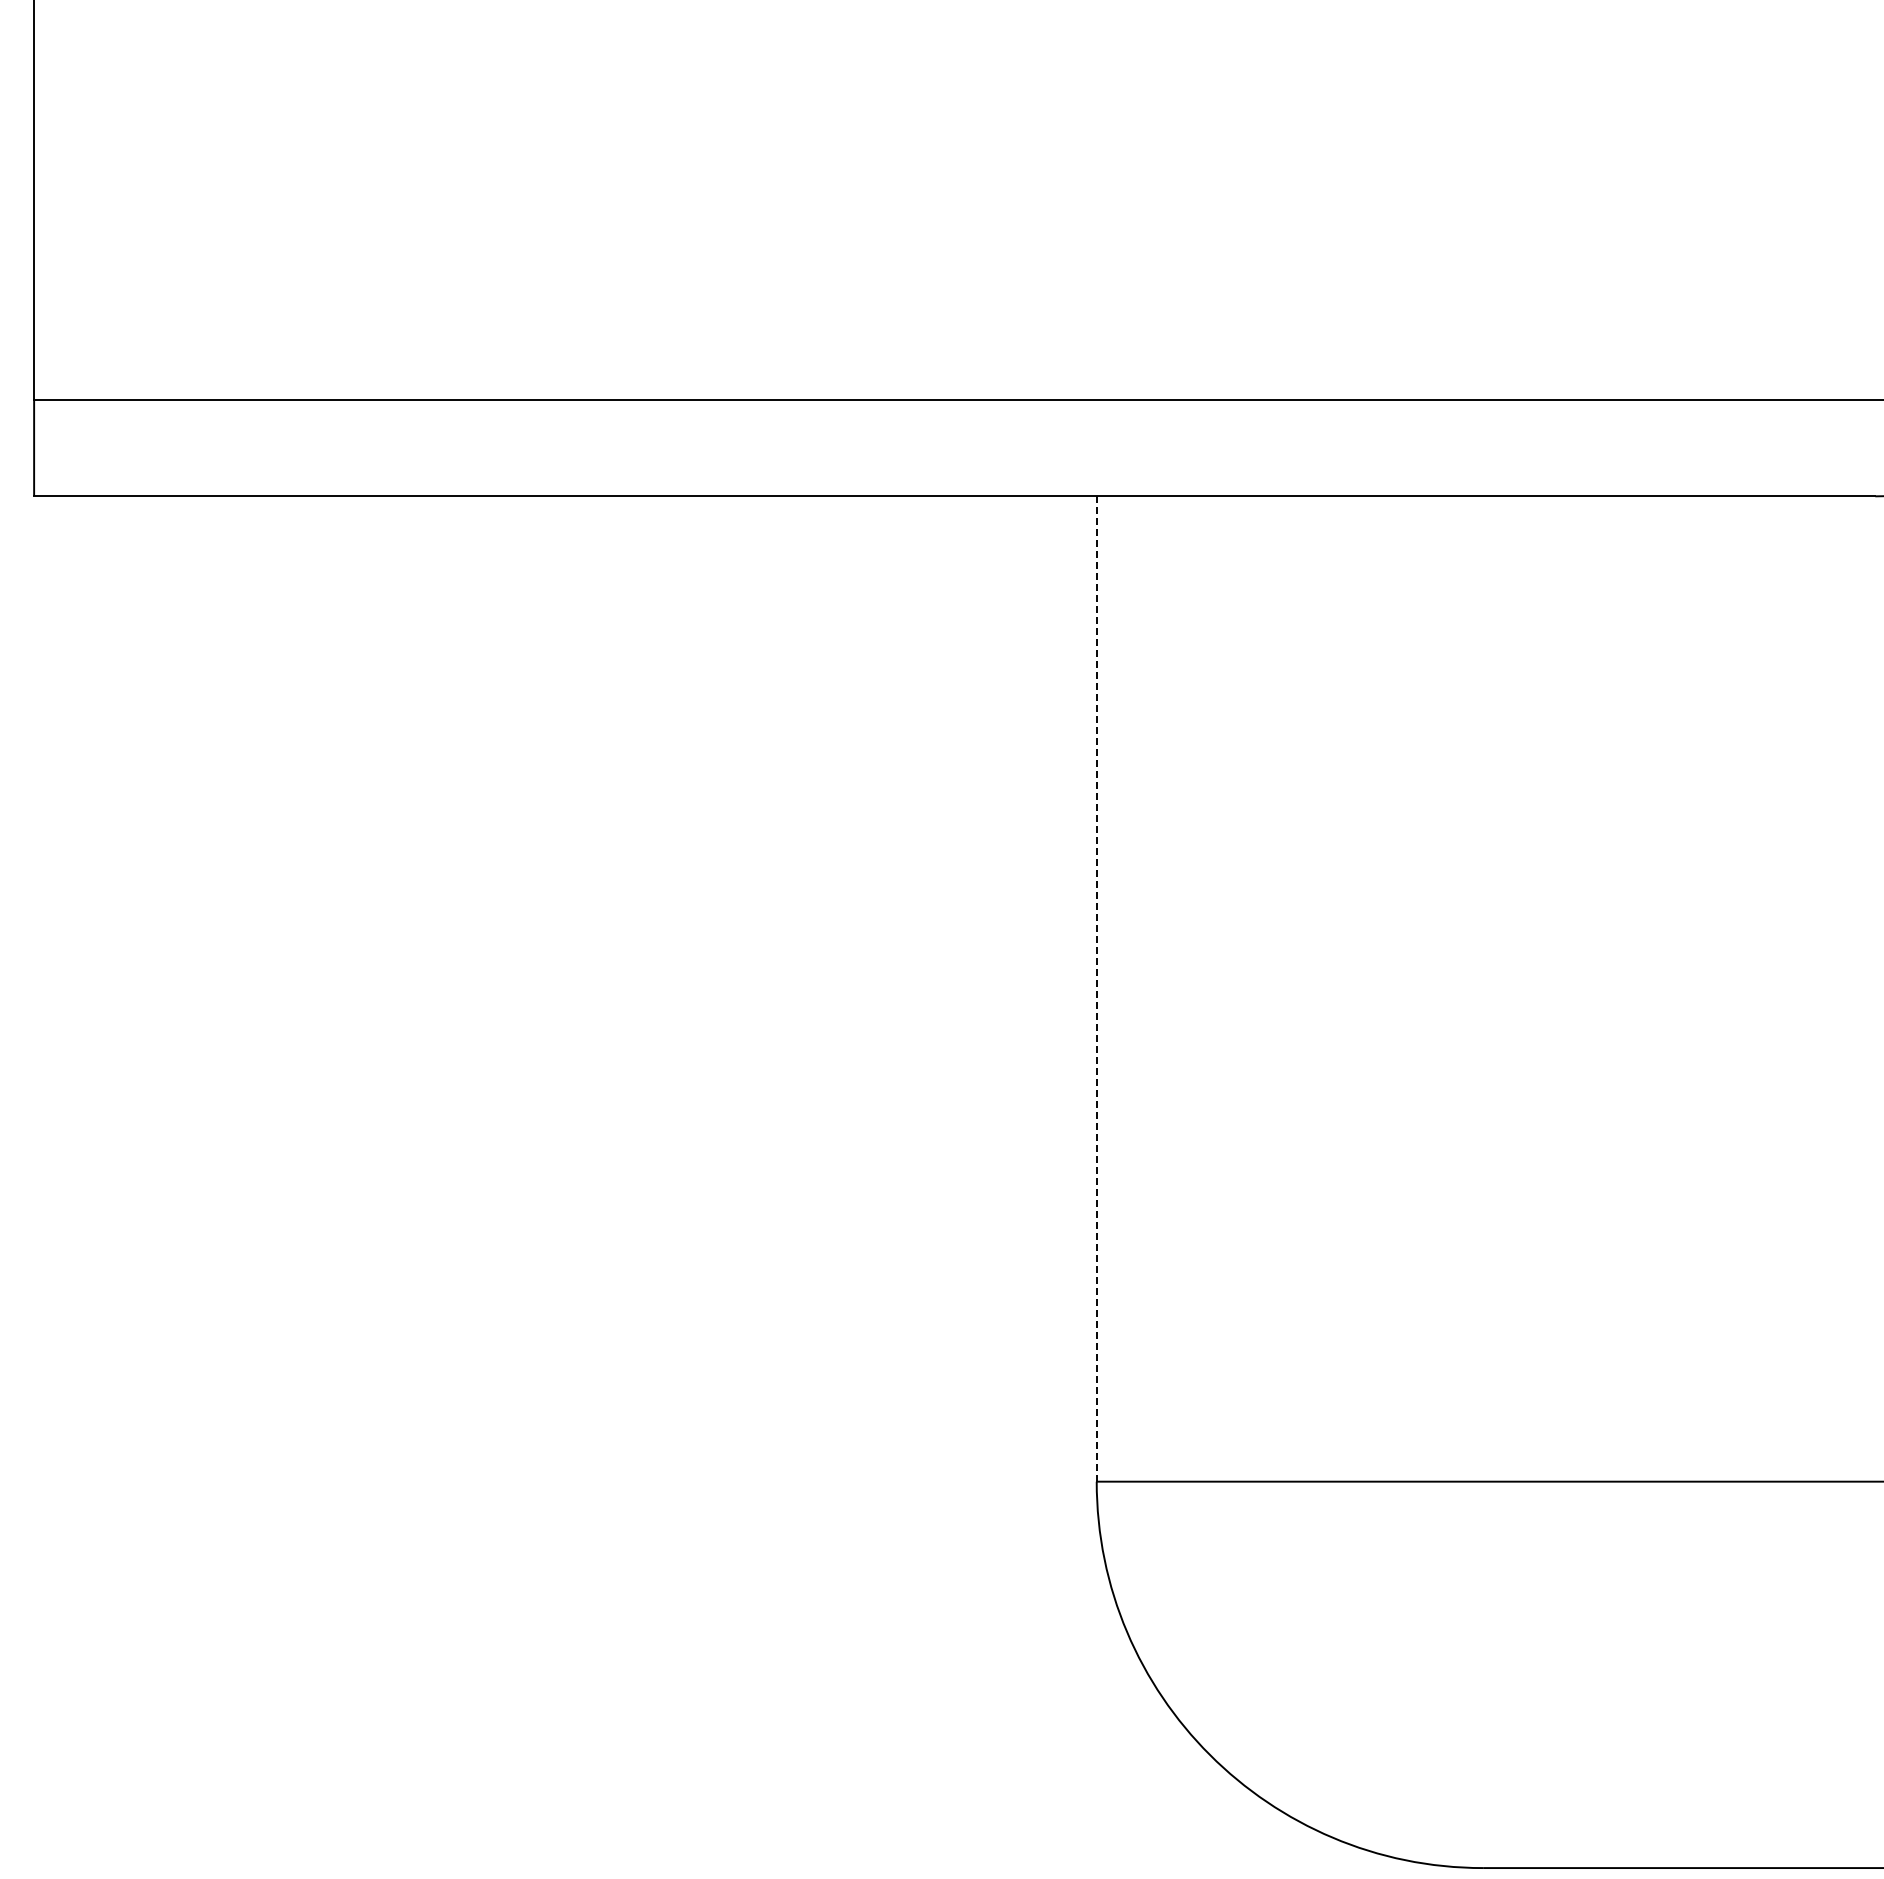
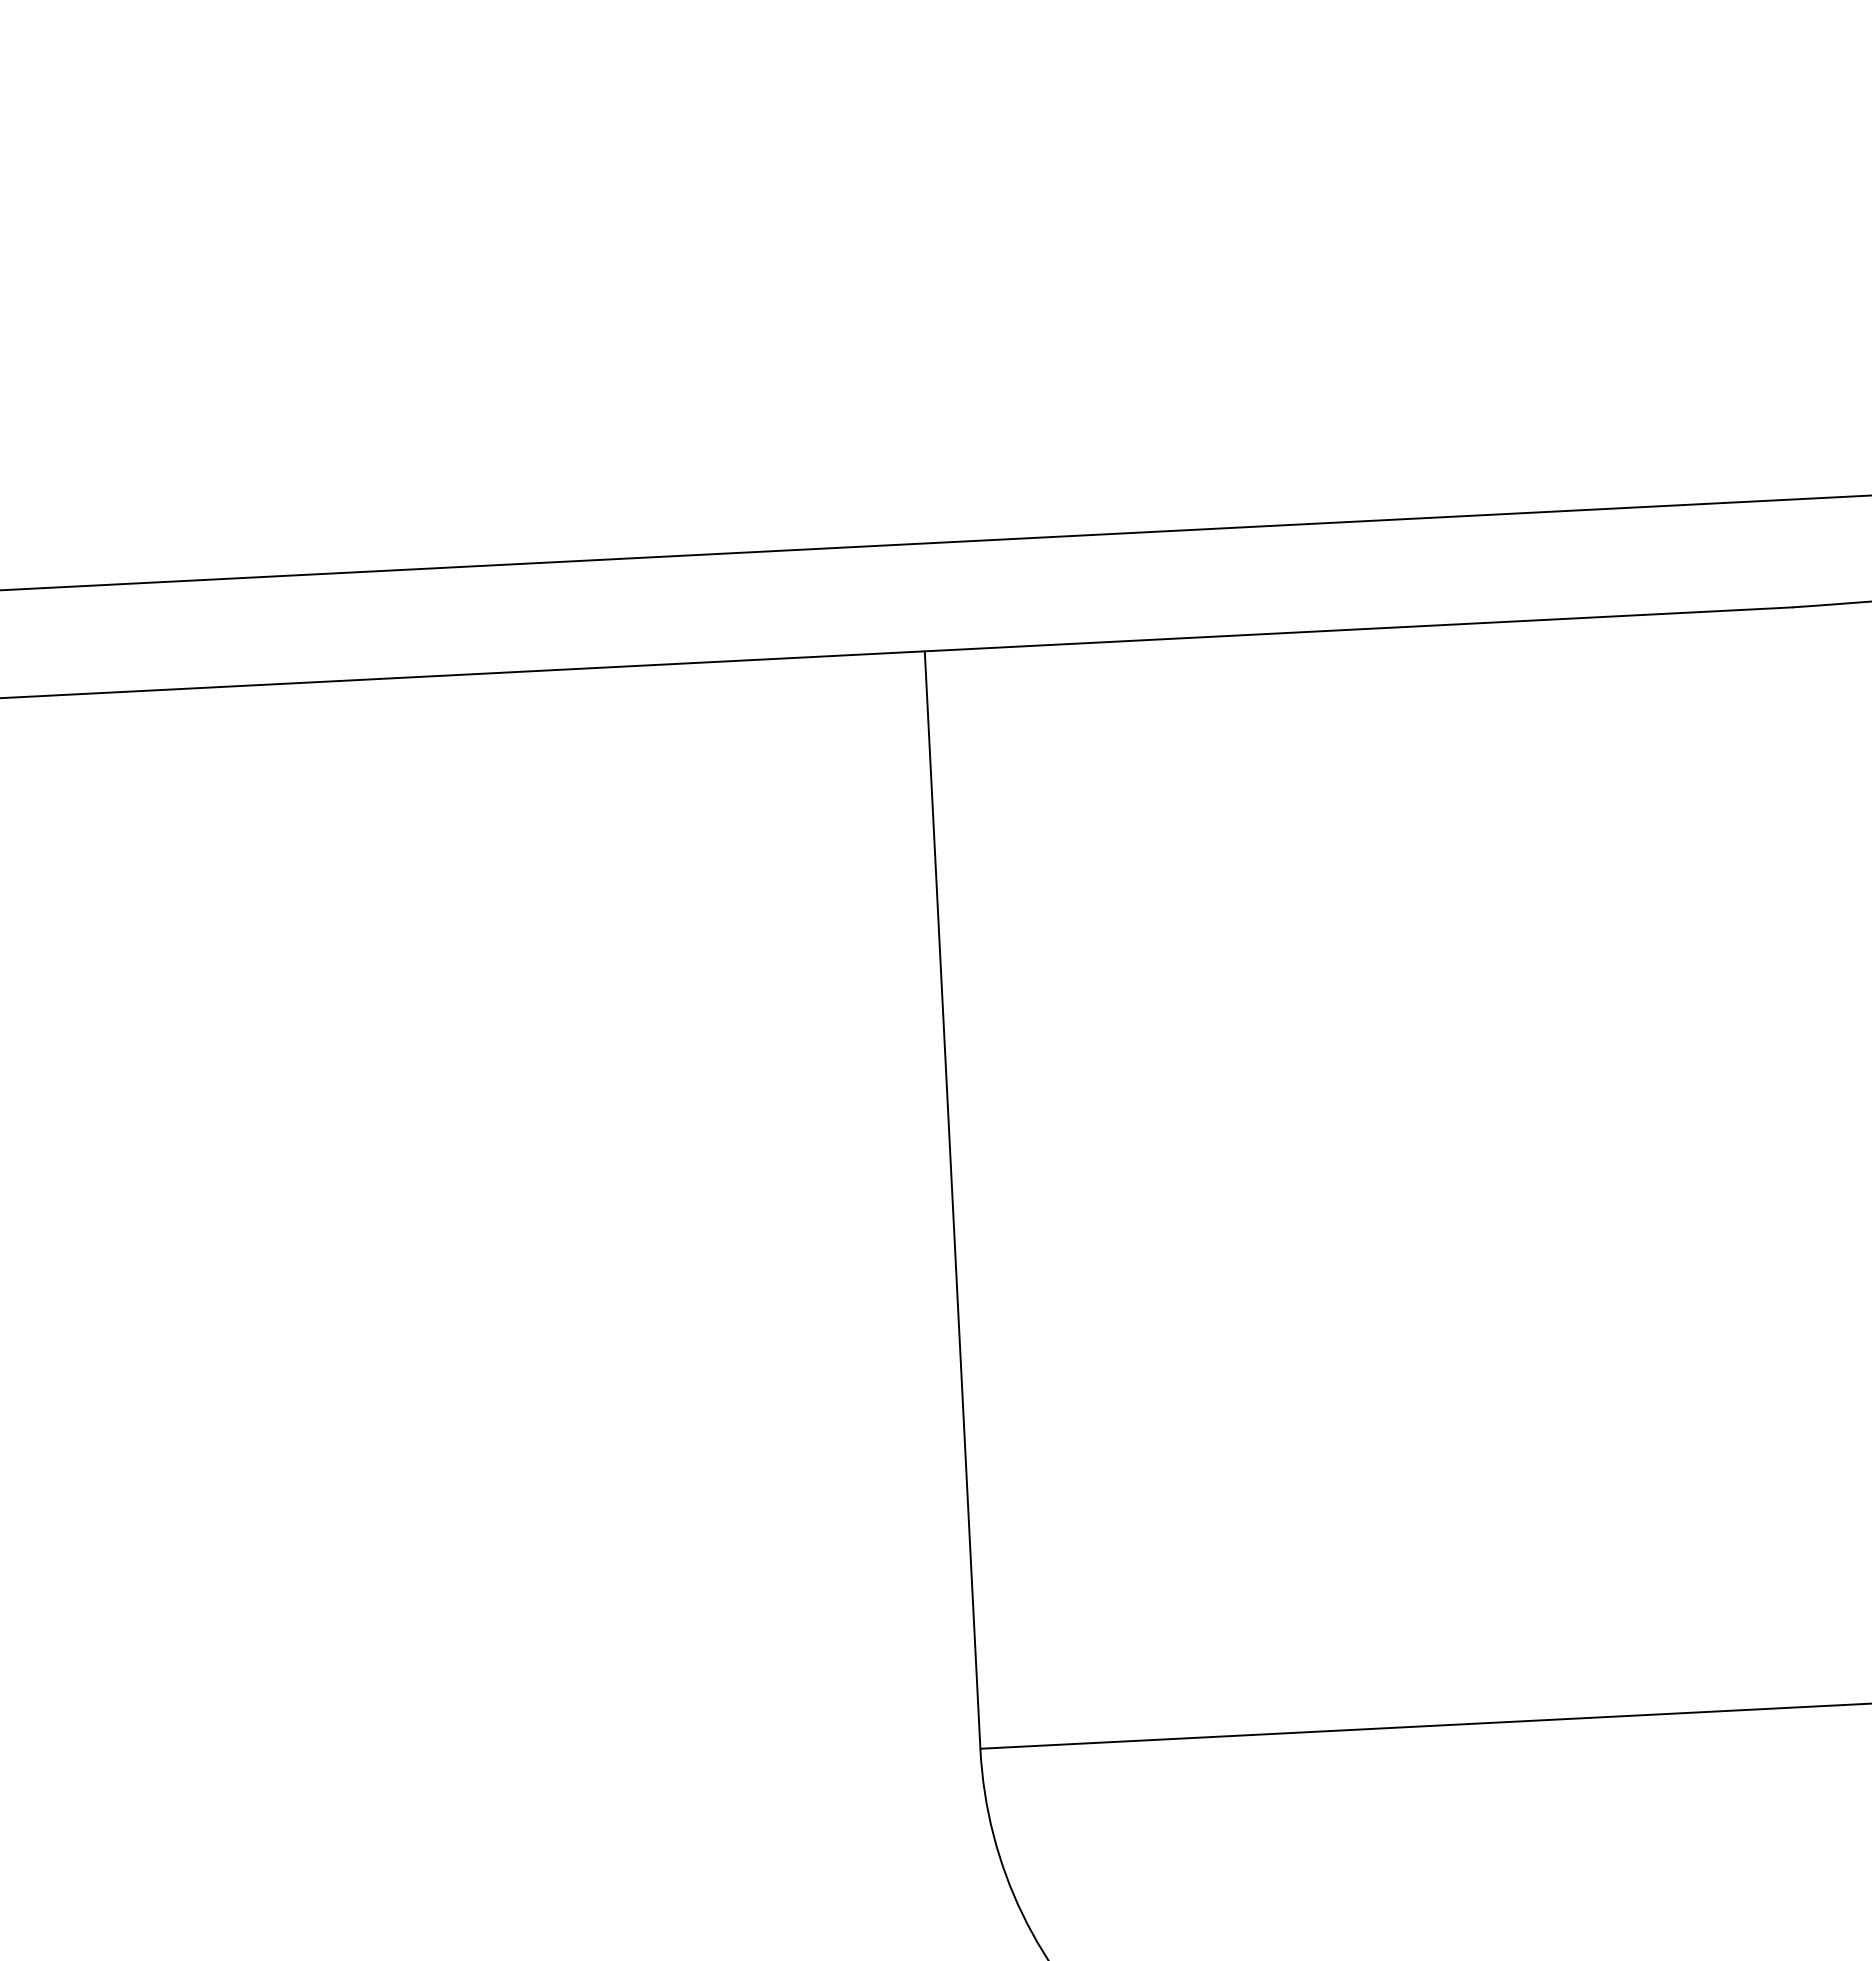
line: (1096, 989) -> (952, 1200), dashed -> solid

